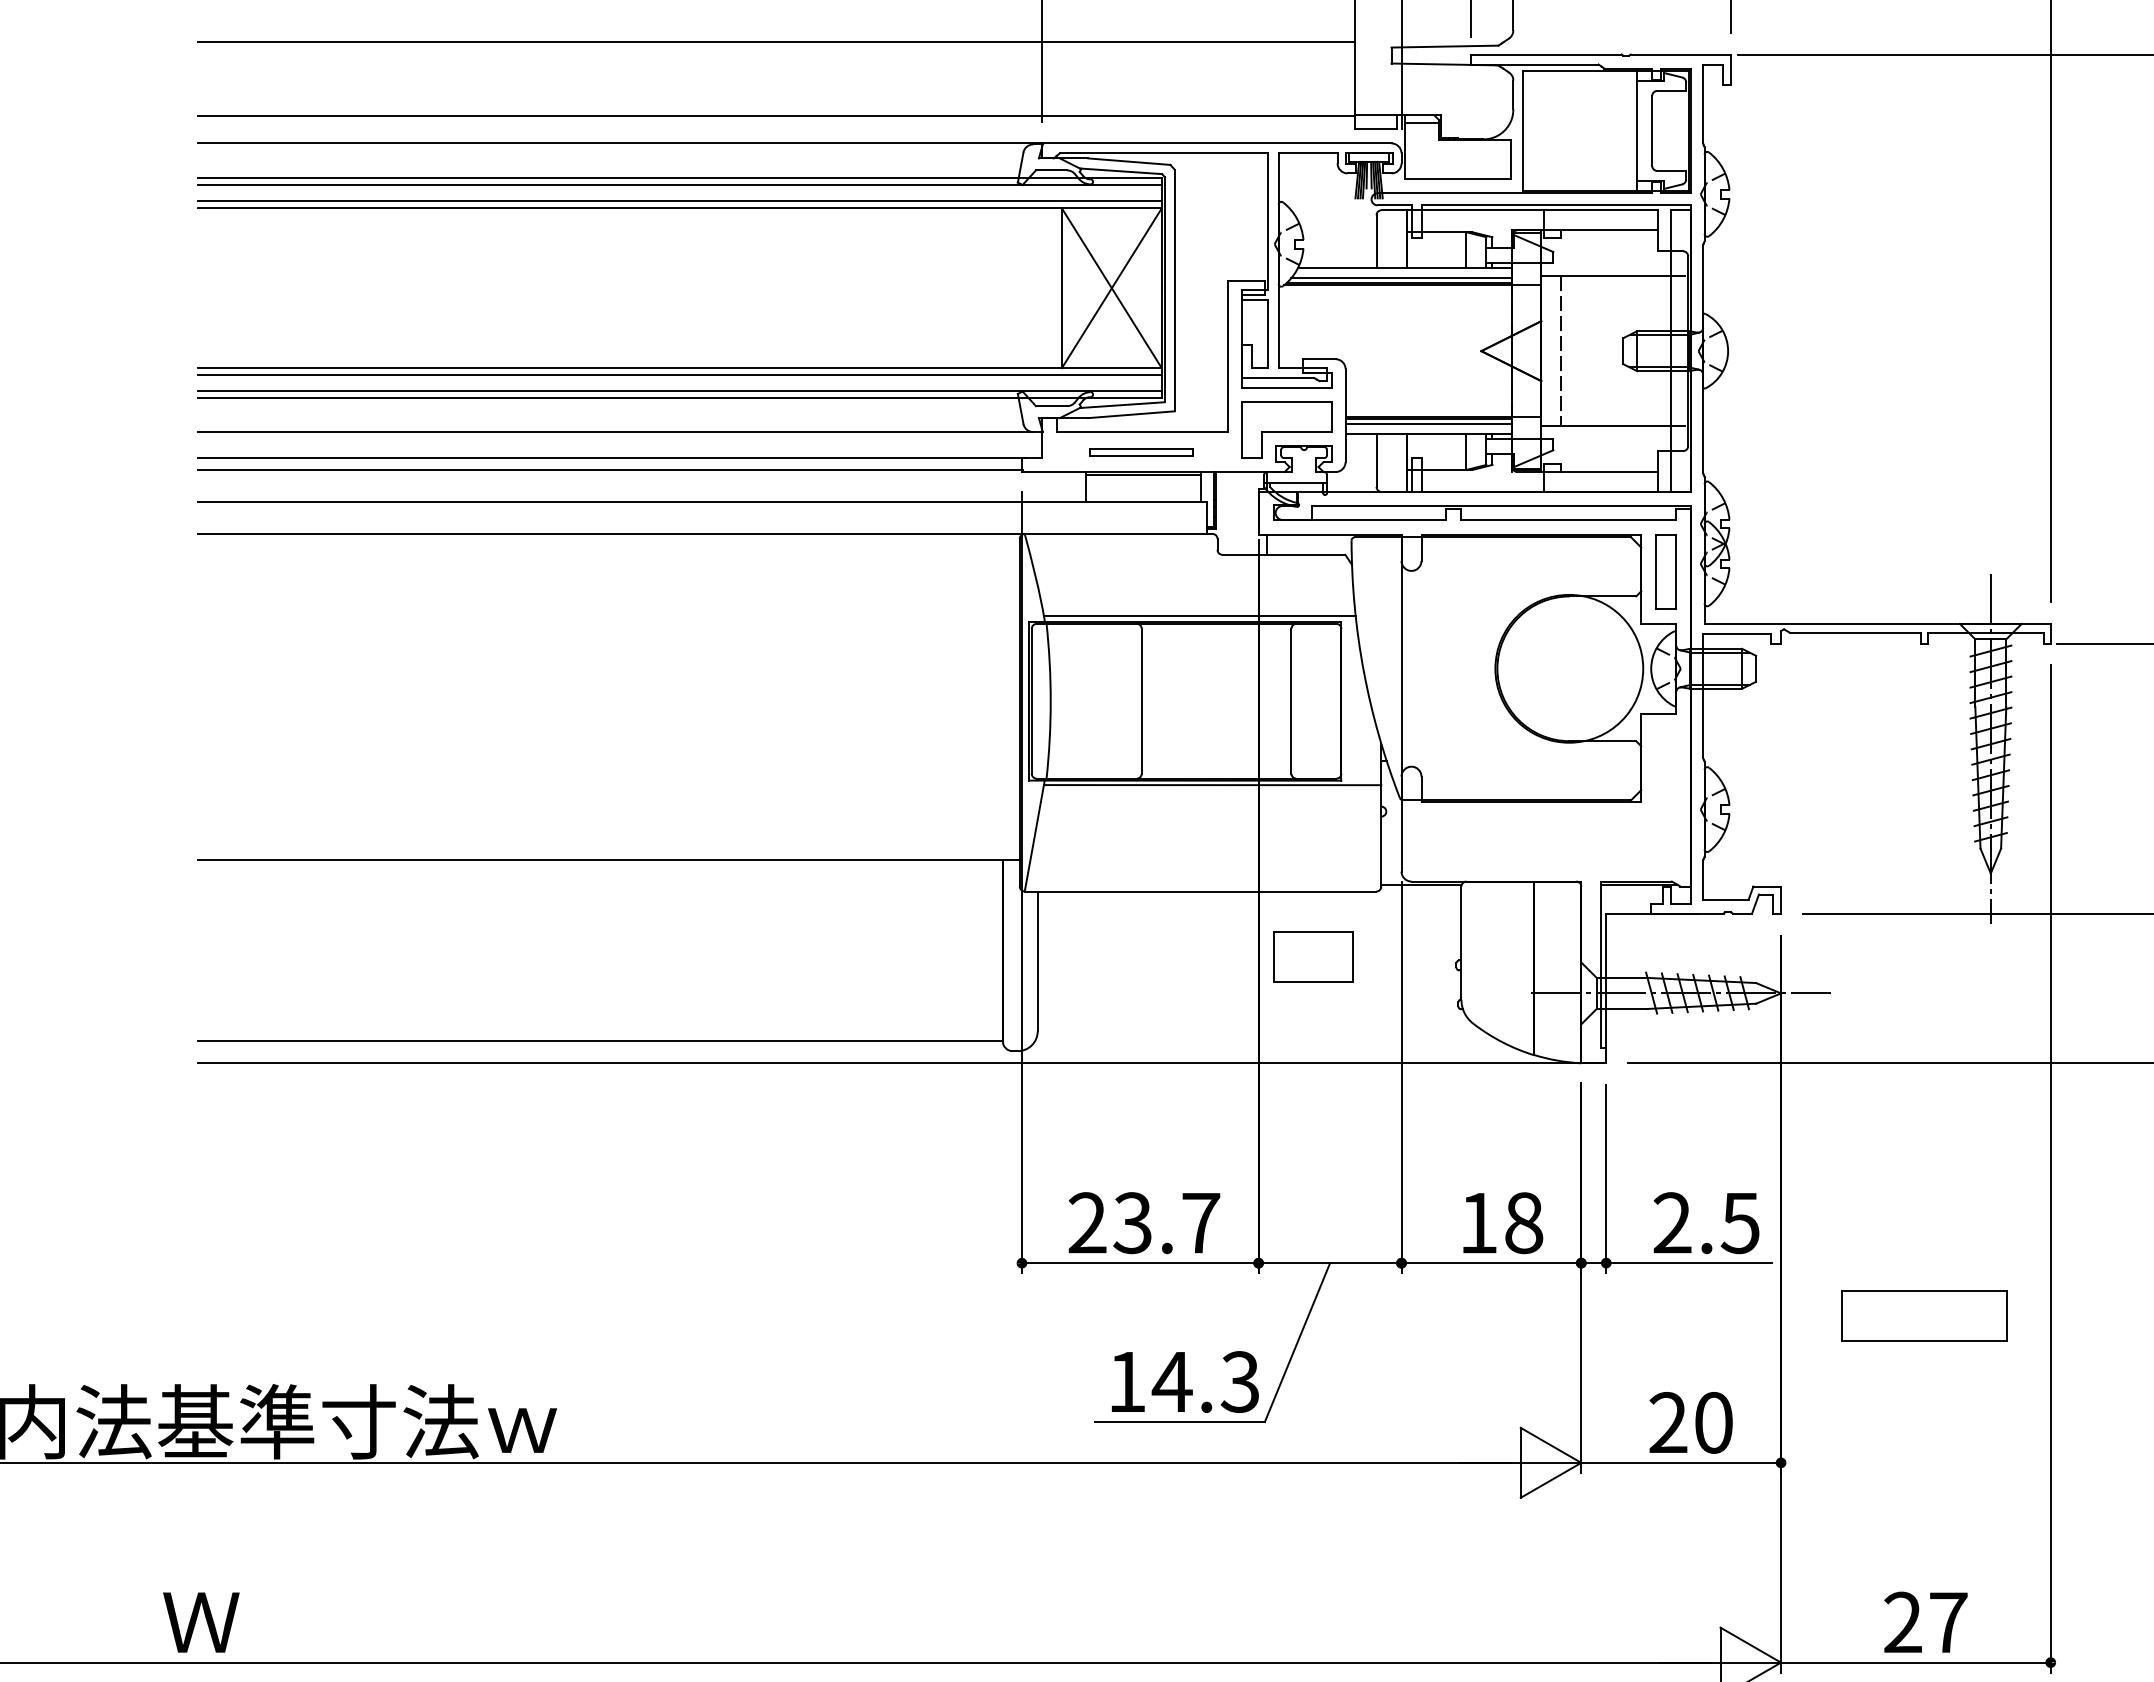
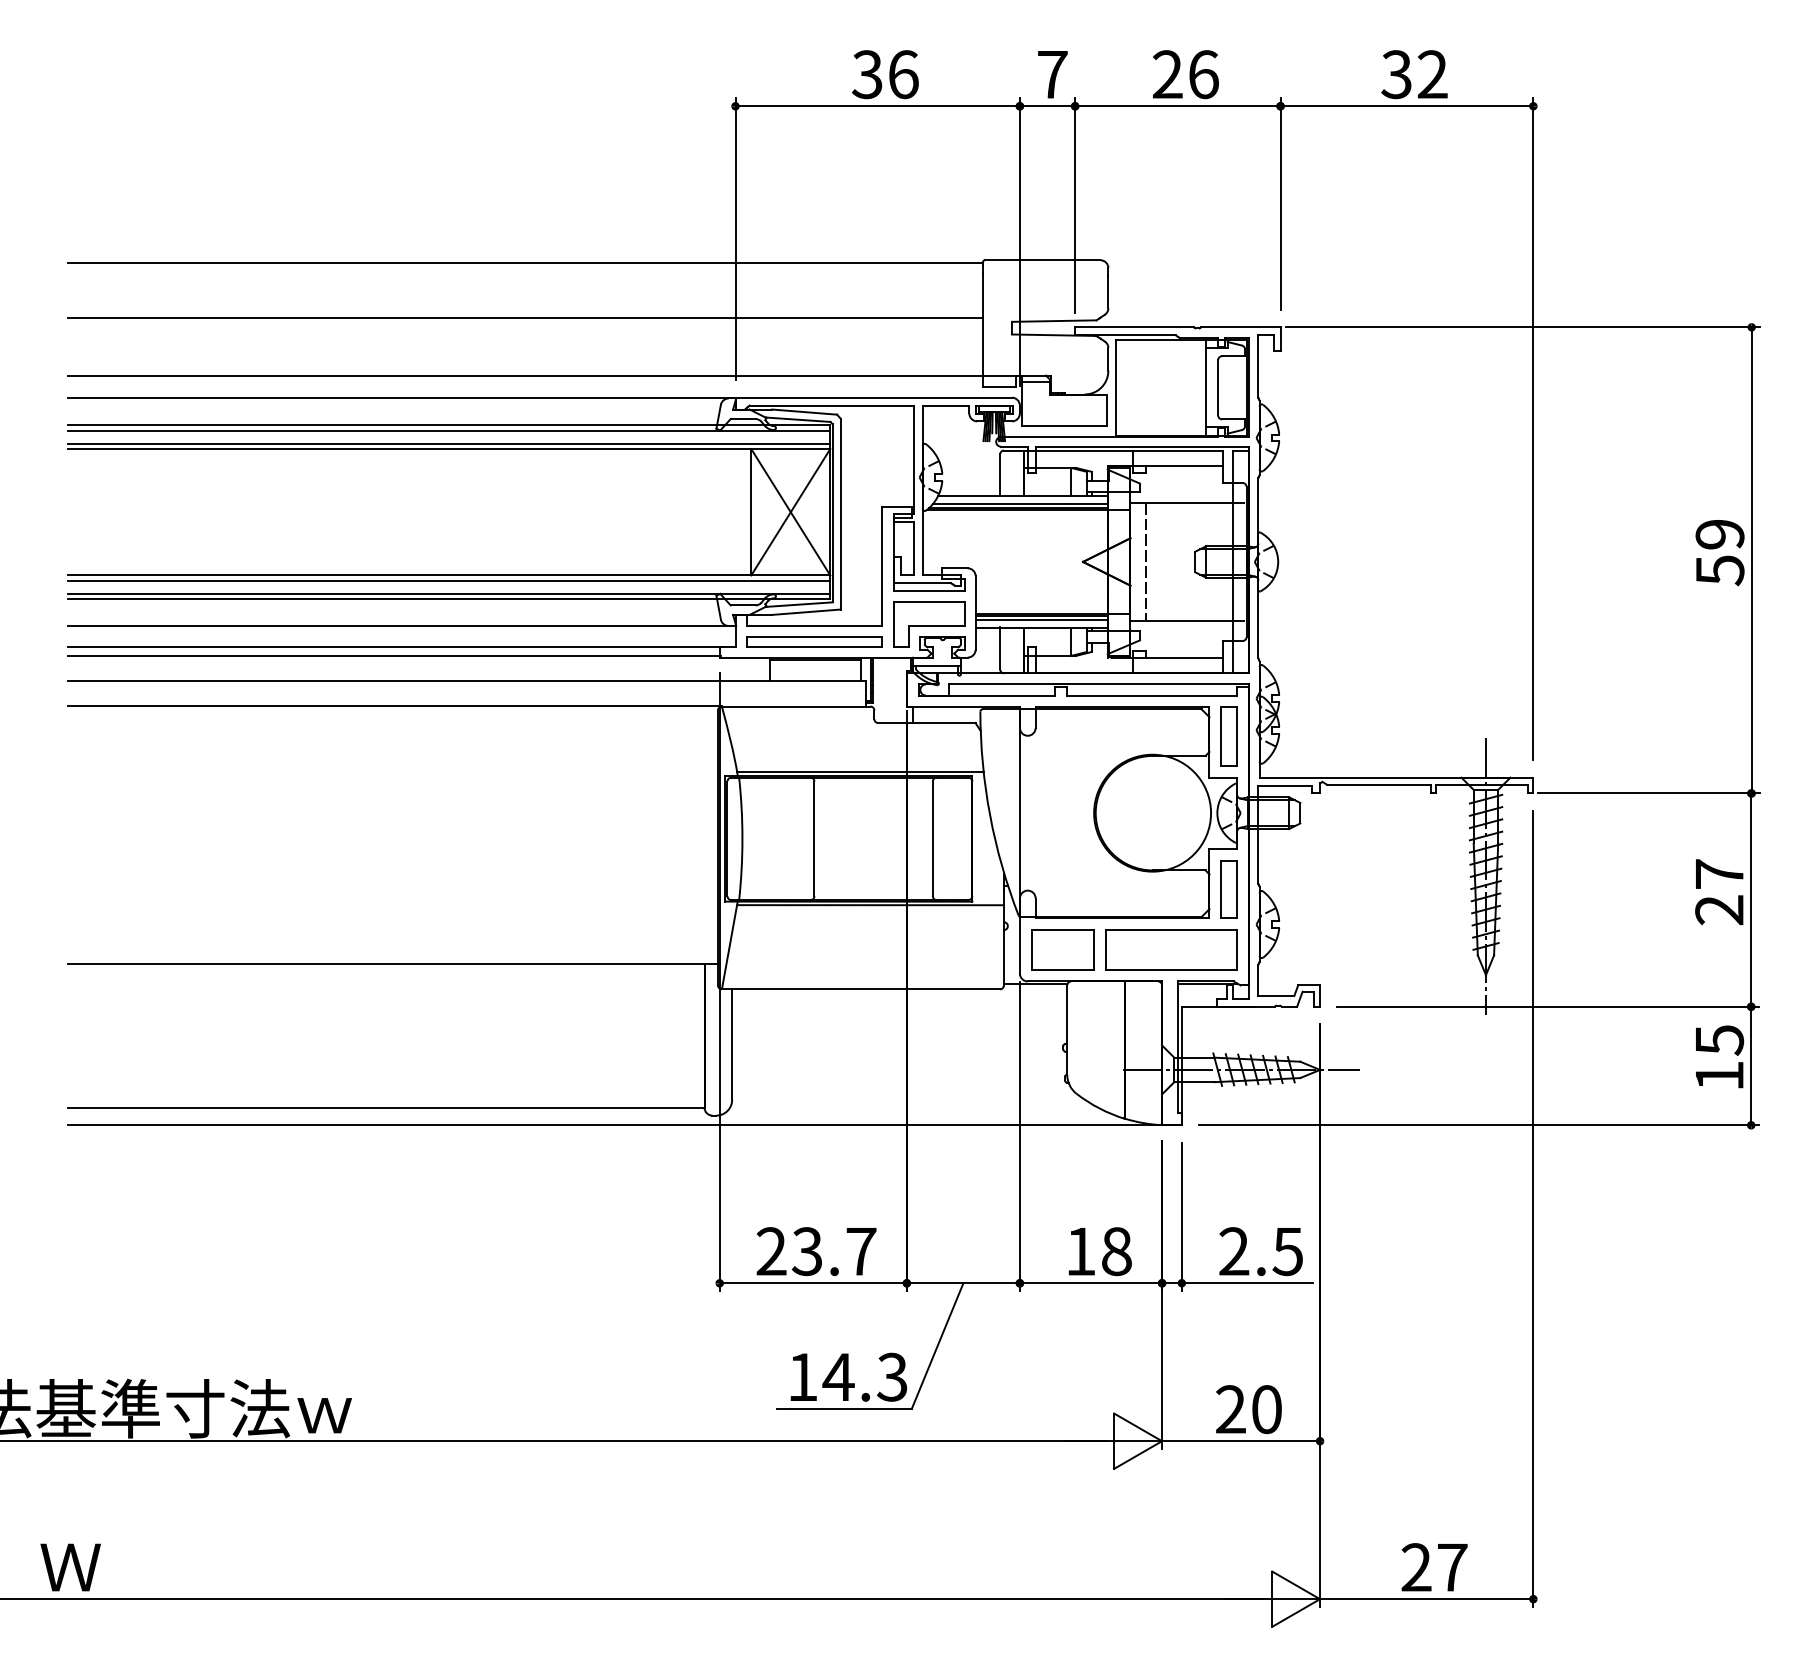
part: (1141, 451) -> (814, 641), size x1.67
part: (1665, 765) -> (1228, 889), added
part: (1312, 956) -> (1062, 949), moved
part: (1924, 1315) -> (1171, 949), moved

